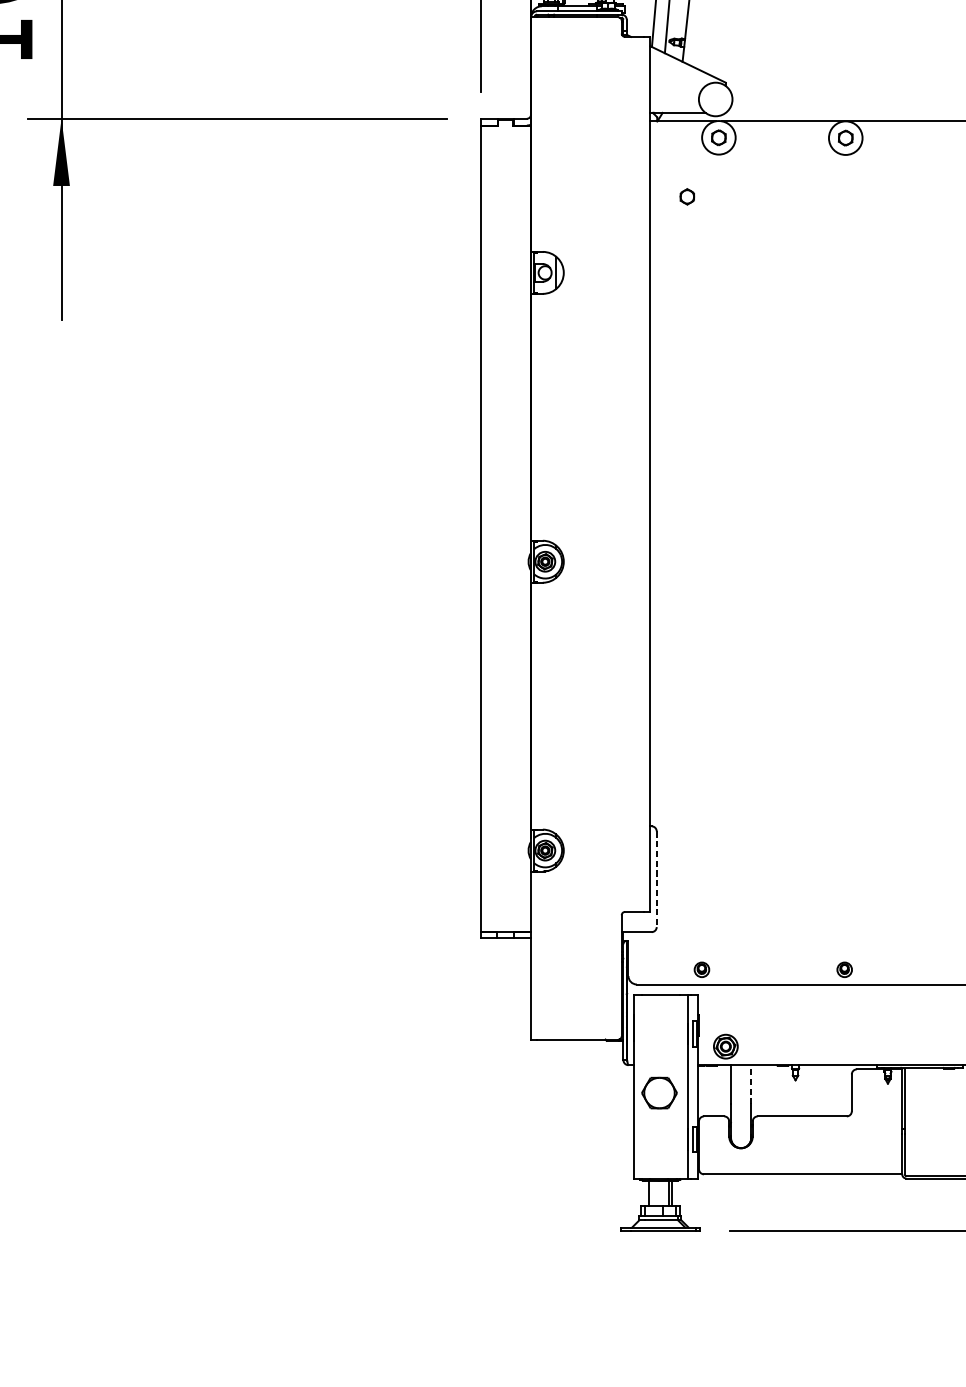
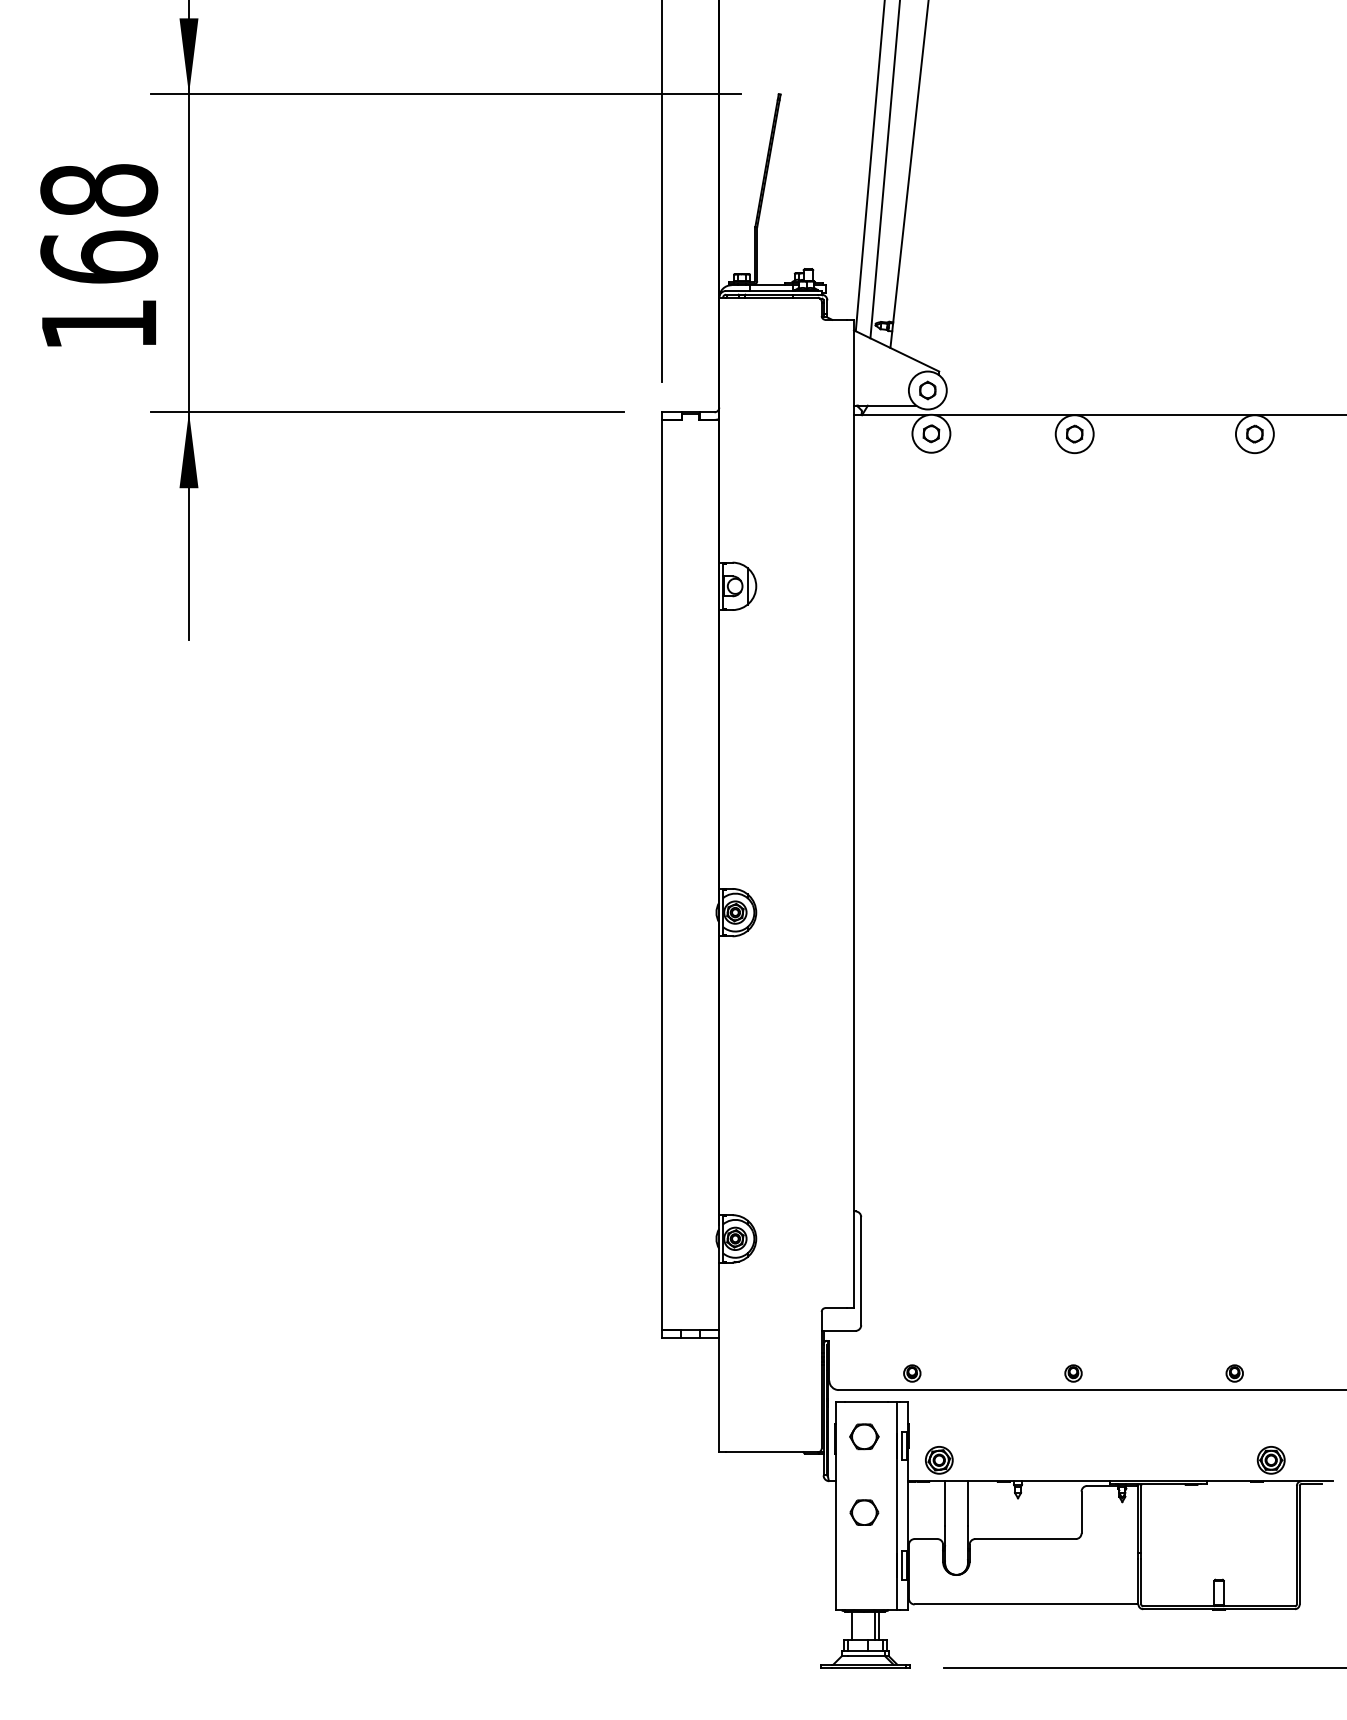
part: (687, 196) -> (927, 390), moved
line: (656, 879) -> (861, 1271), dashed -> solid
part: (659, 1025) -> (864, 1436), added
line: (750, 1084) -> (967, 1502), dashed -> solid
part: (659, 1092) -> (864, 1512), size x0.71

